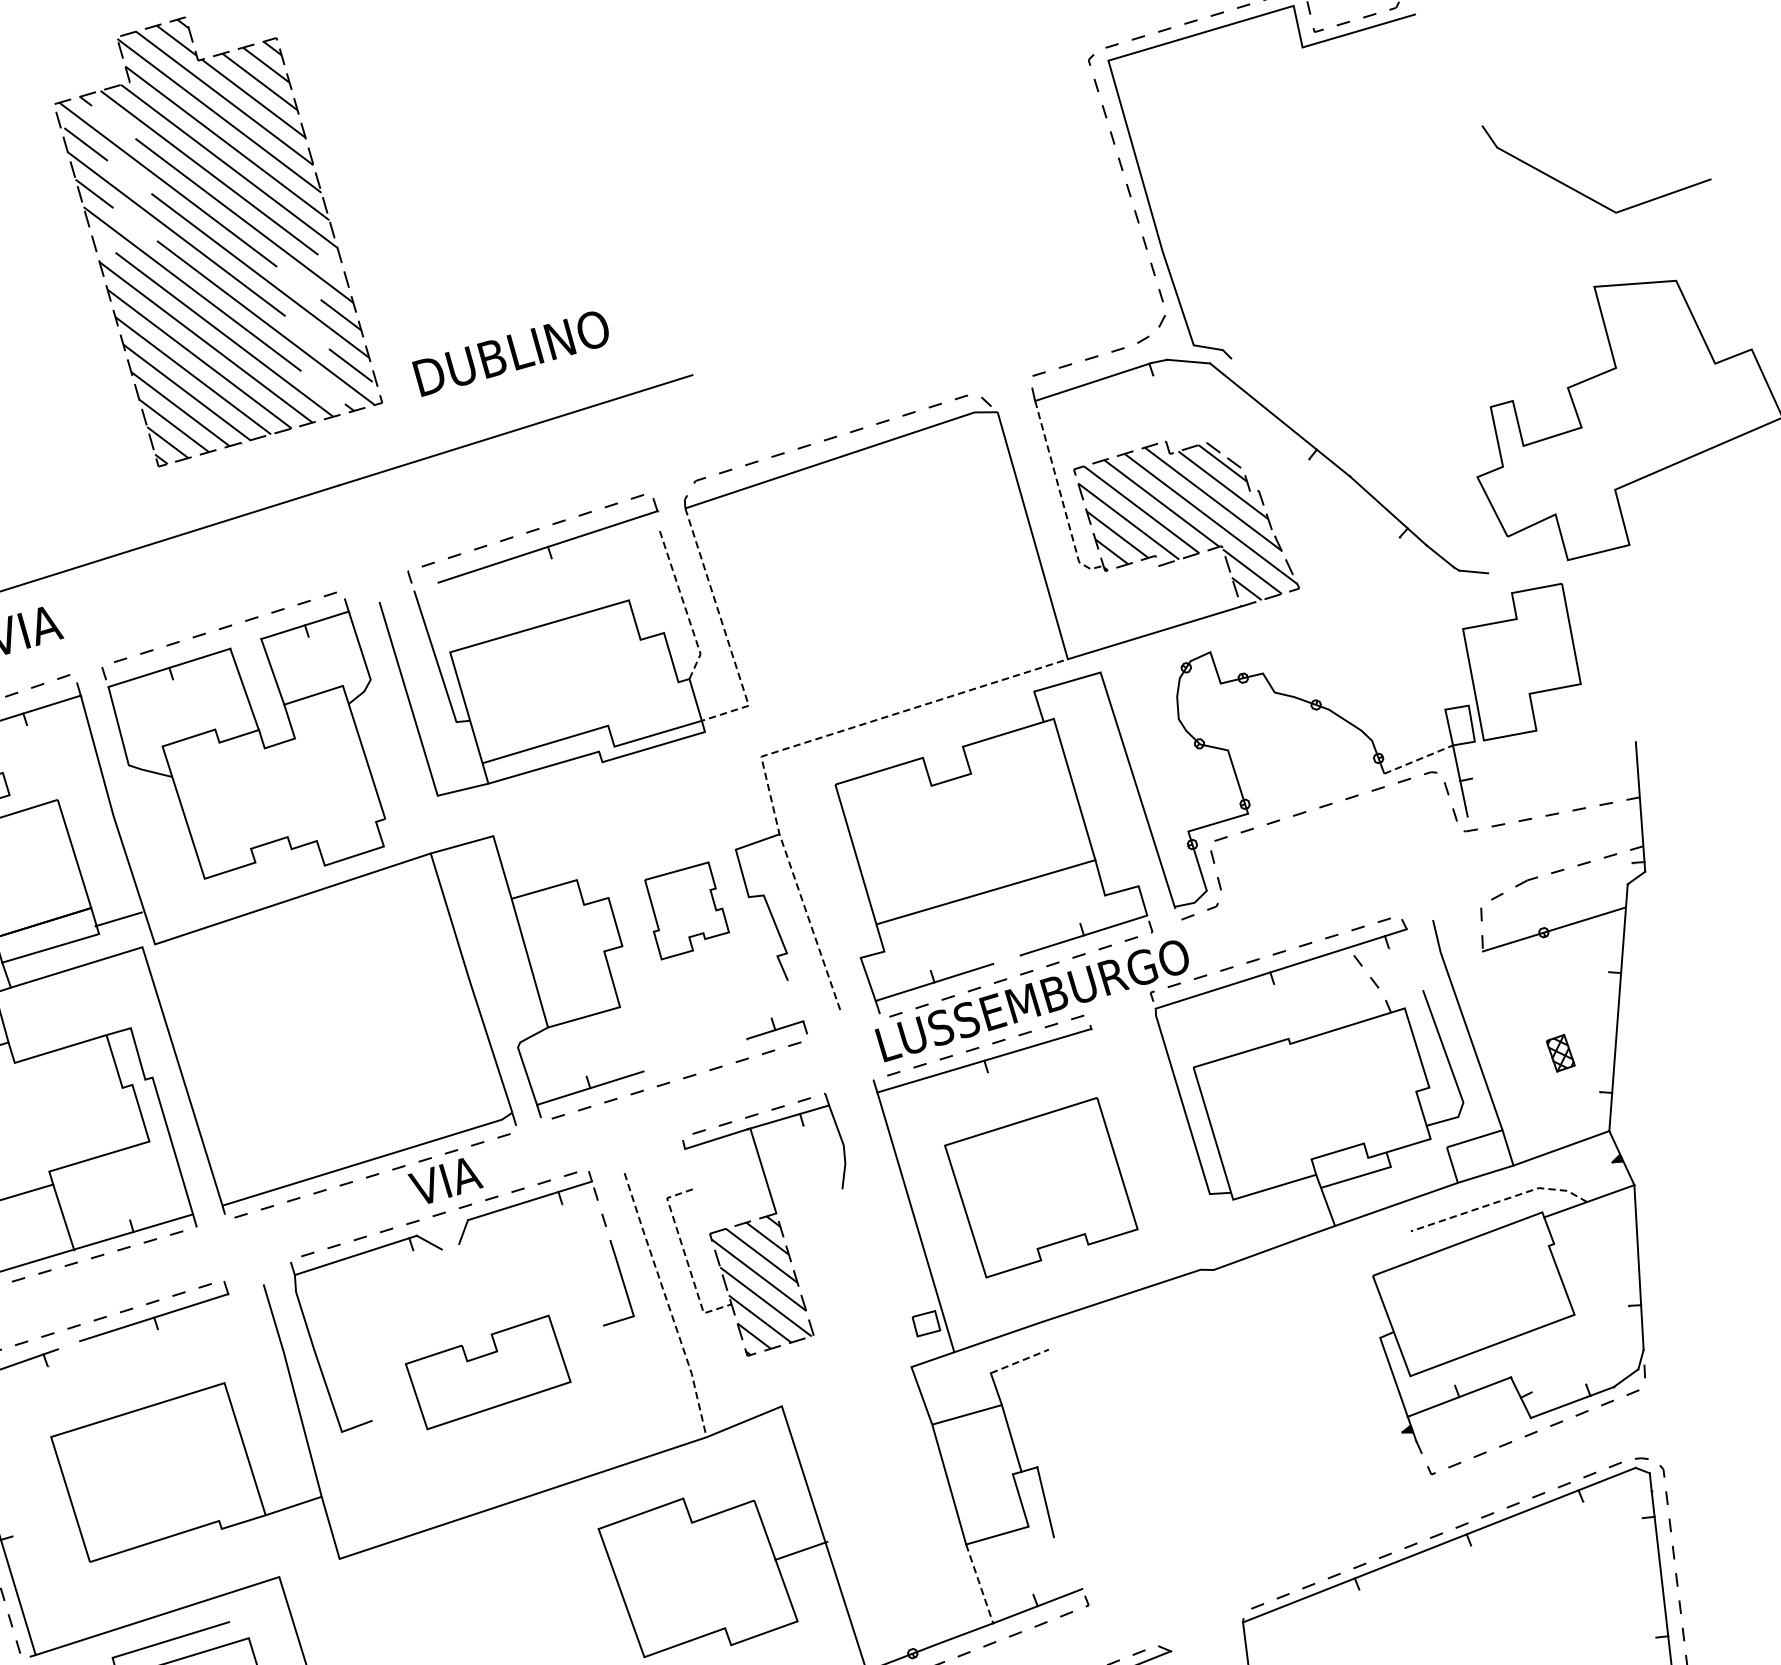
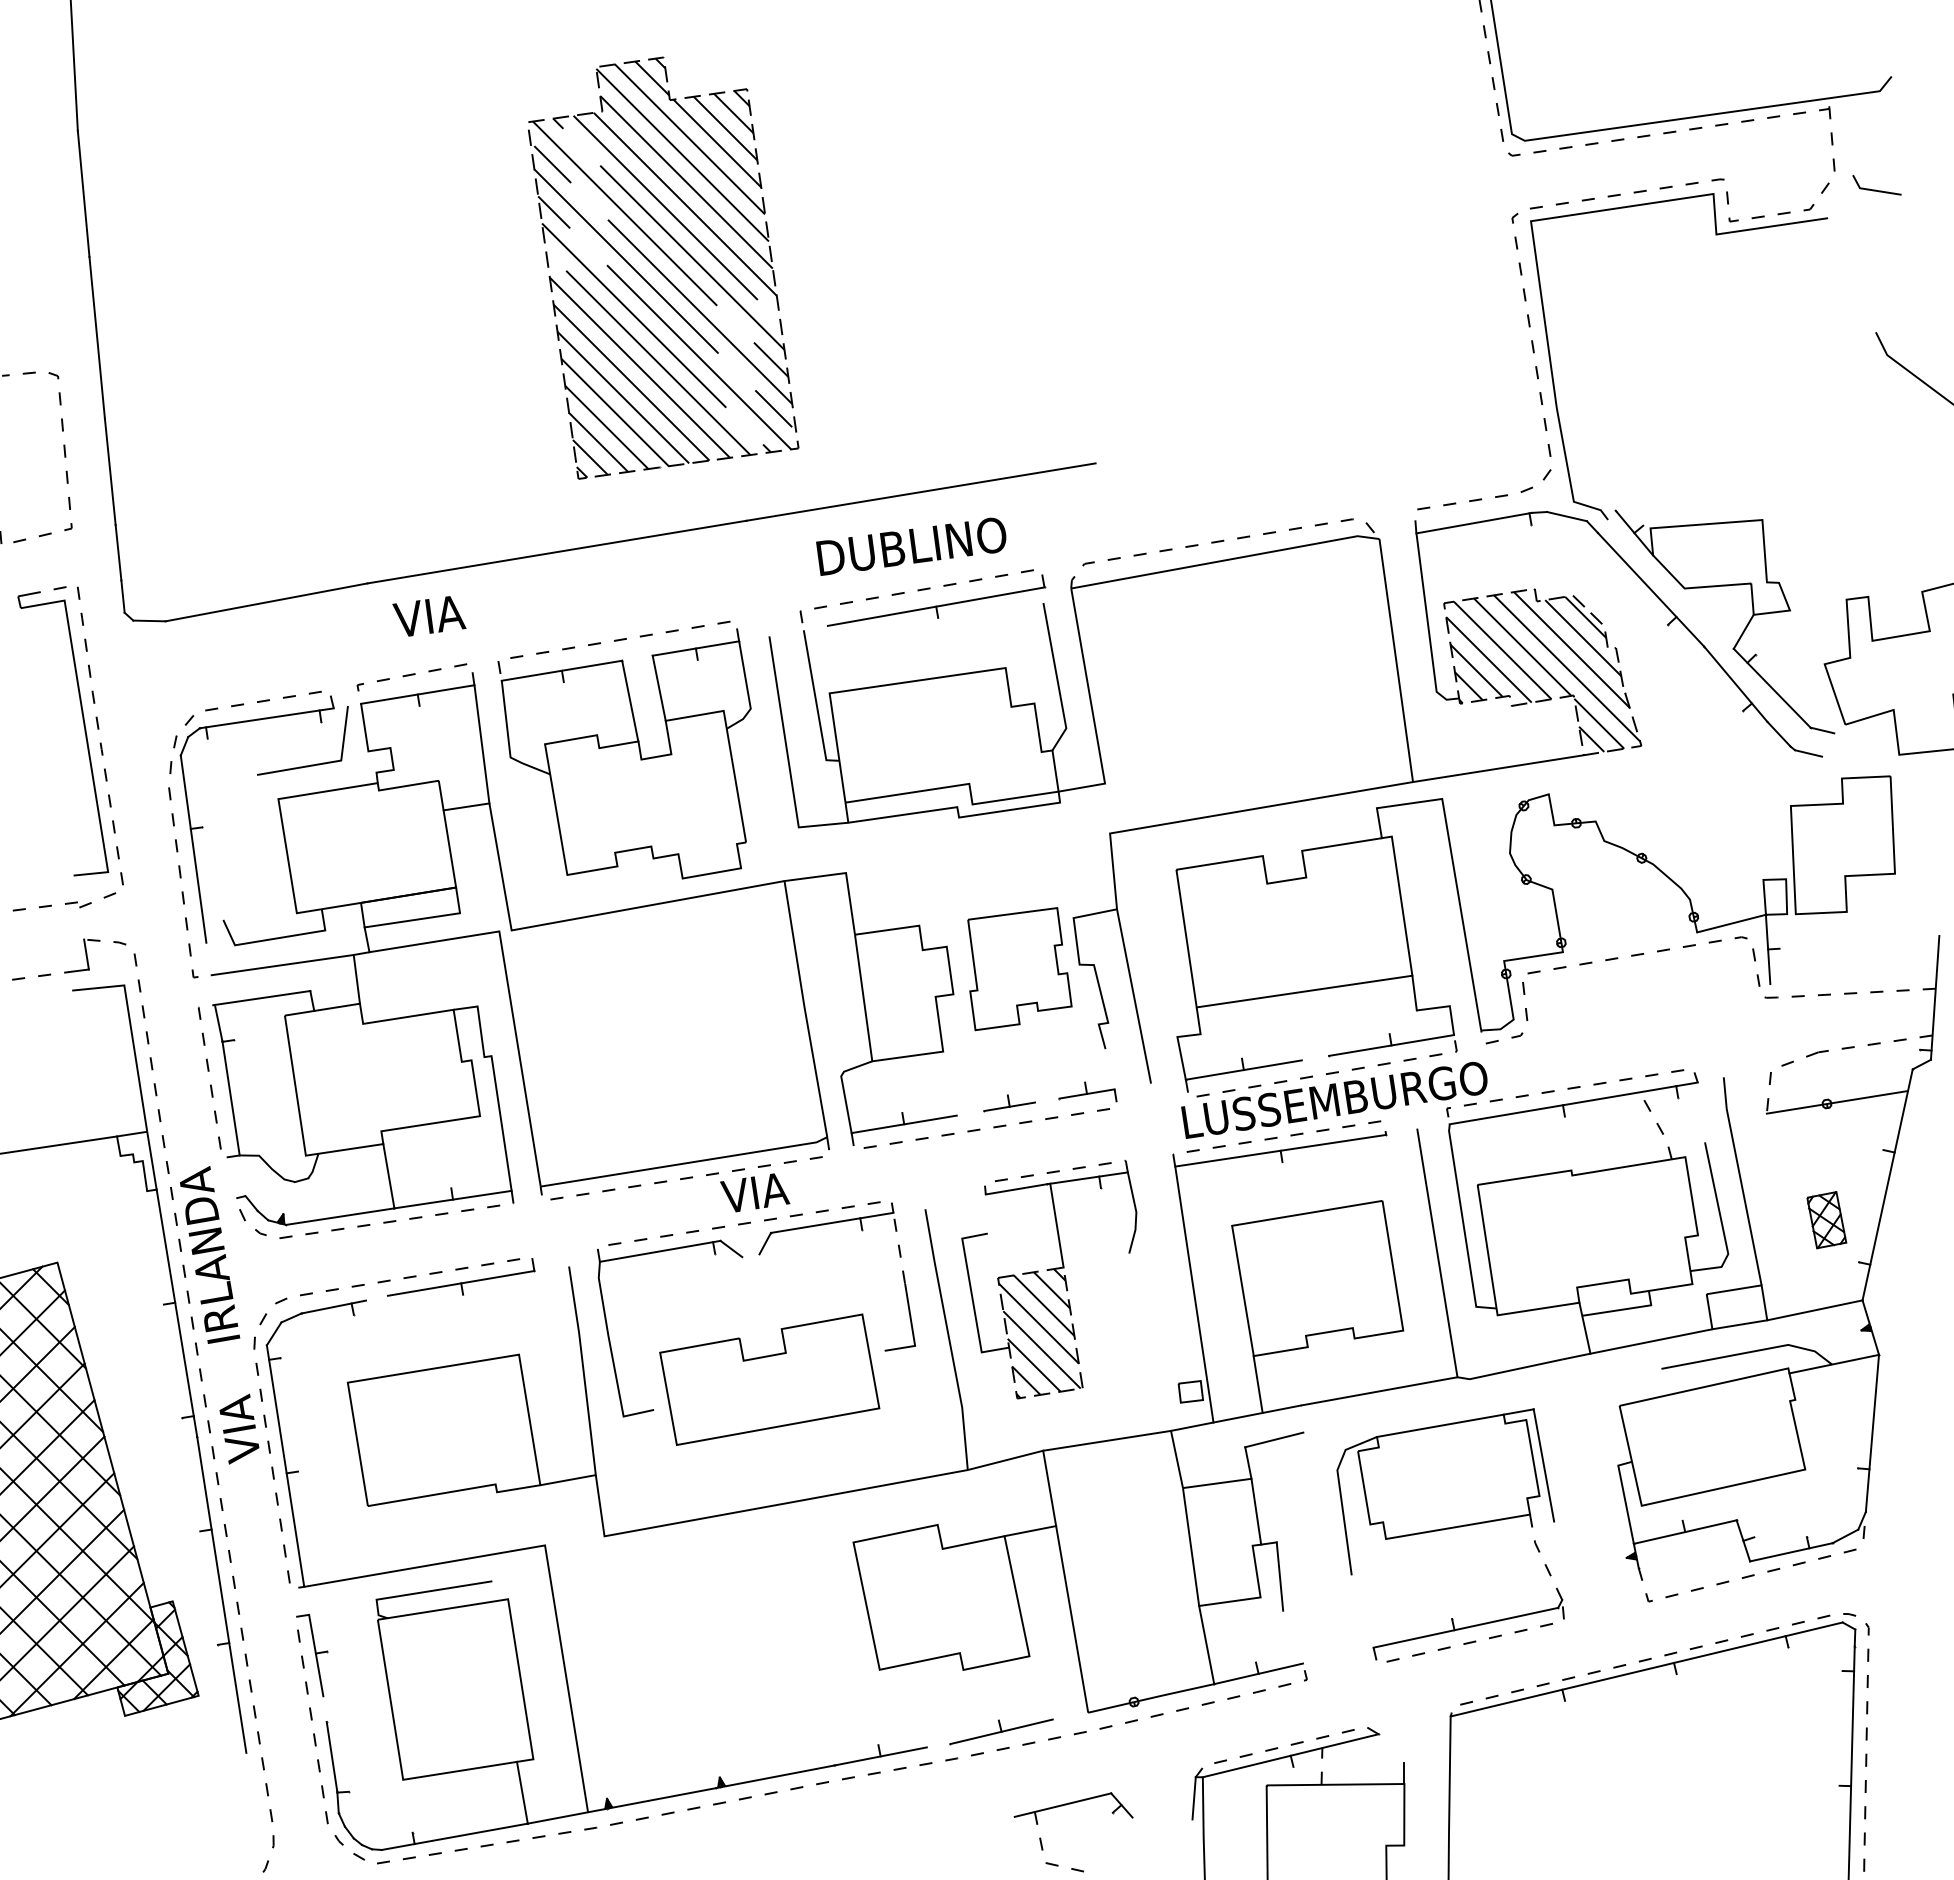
text: (511, 353) -> (911, 546), moved
part: (1387, 455) -> (1742, 631), added
line: (1061, 495) -> (1428, 626), dashed -> solid
line: (684, 604) -> (1057, 679), dashed -> solid
line: (725, 631) -> (1092, 710), dashed -> solid
line: (787, 748) -> (1135, 829), dashed -> solid
line: (1419, 759) -> (1732, 923), dashed -> solid
part: (687, 910) -> (1019, 969), size x1.43
line: (118, 918) -> (466, 806), moved
part: (696, 1051) -> (1009, 1103), added
part: (1560, 1053) -> (1826, 1220), size x1.67
line: (1161, 1144) -> (1437, 1253), added
line: (1500, 1201) -> (1750, 1352), dashed -> solid
line: (686, 1256) -> (972, 1296), dashed -> solid
line: (668, 1304) -> (949, 1339), dashed -> solid
line: (994, 1306) -> (1257, 1384), added
line: (1020, 1360) -> (1274, 1439), dashed -> solid
part: (487, 1372) -> (769, 1379), size x1.43
line: (847, 1386) -> (1107, 1440), added
part: (1214, 1428) -> (1449, 1529), added
line: (801, 1551) -> (1030, 1531), moved
line: (979, 1584) -> (1206, 1645), dashed -> solid

